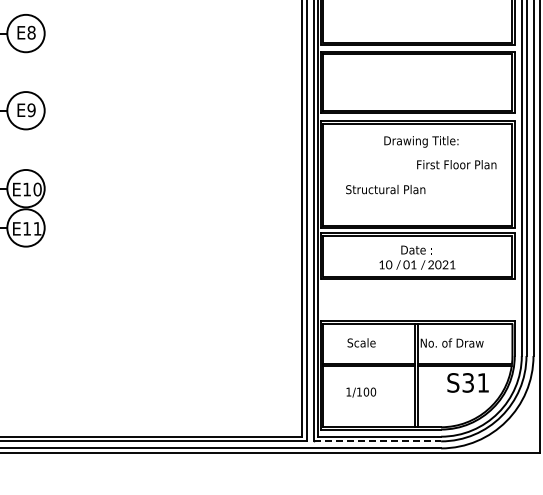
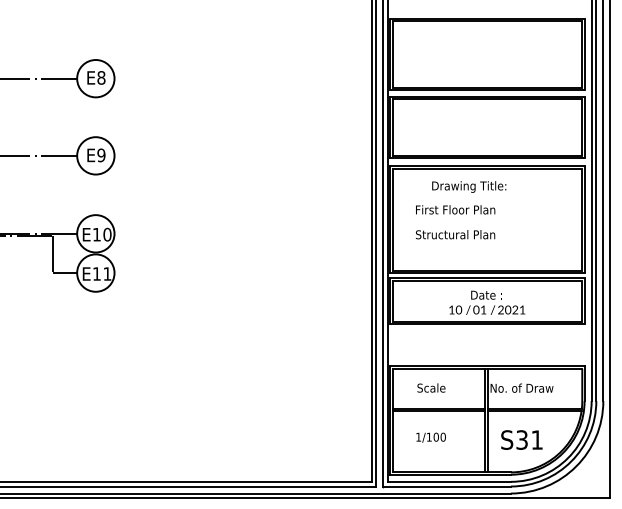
text: (421, 141) -> (469, 186), moved
text: (456, 164) -> (455, 209), moved
text: (467, 382) -> (521, 439), moved
line: (377, 441) -> (447, 486), dashed -> solid

